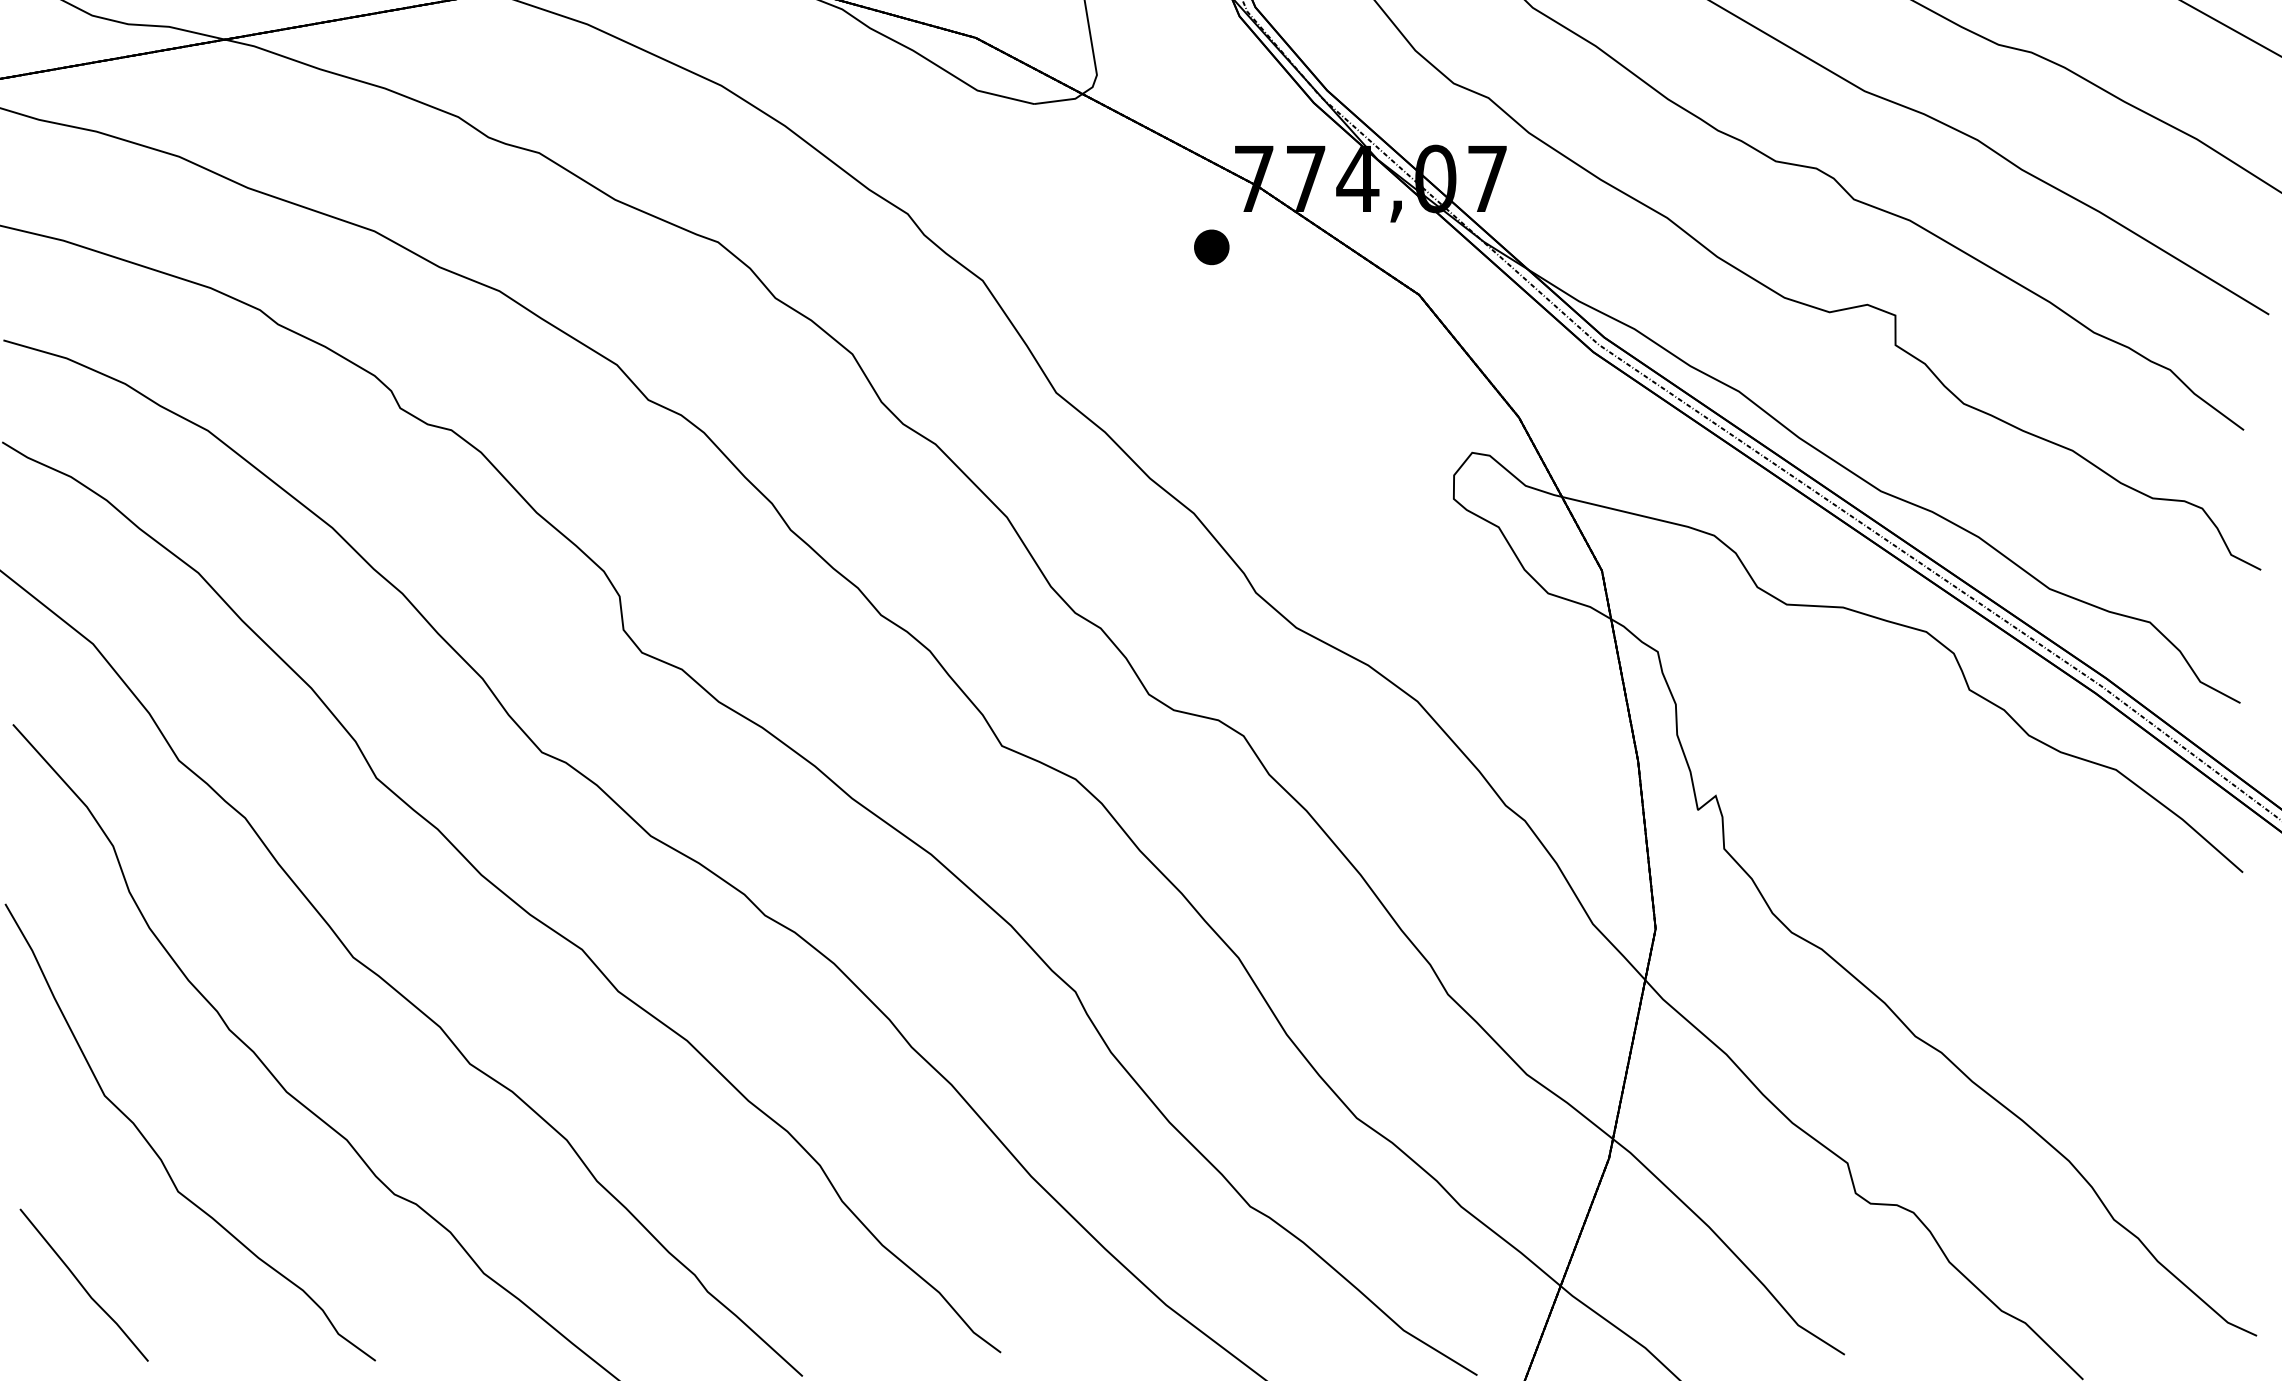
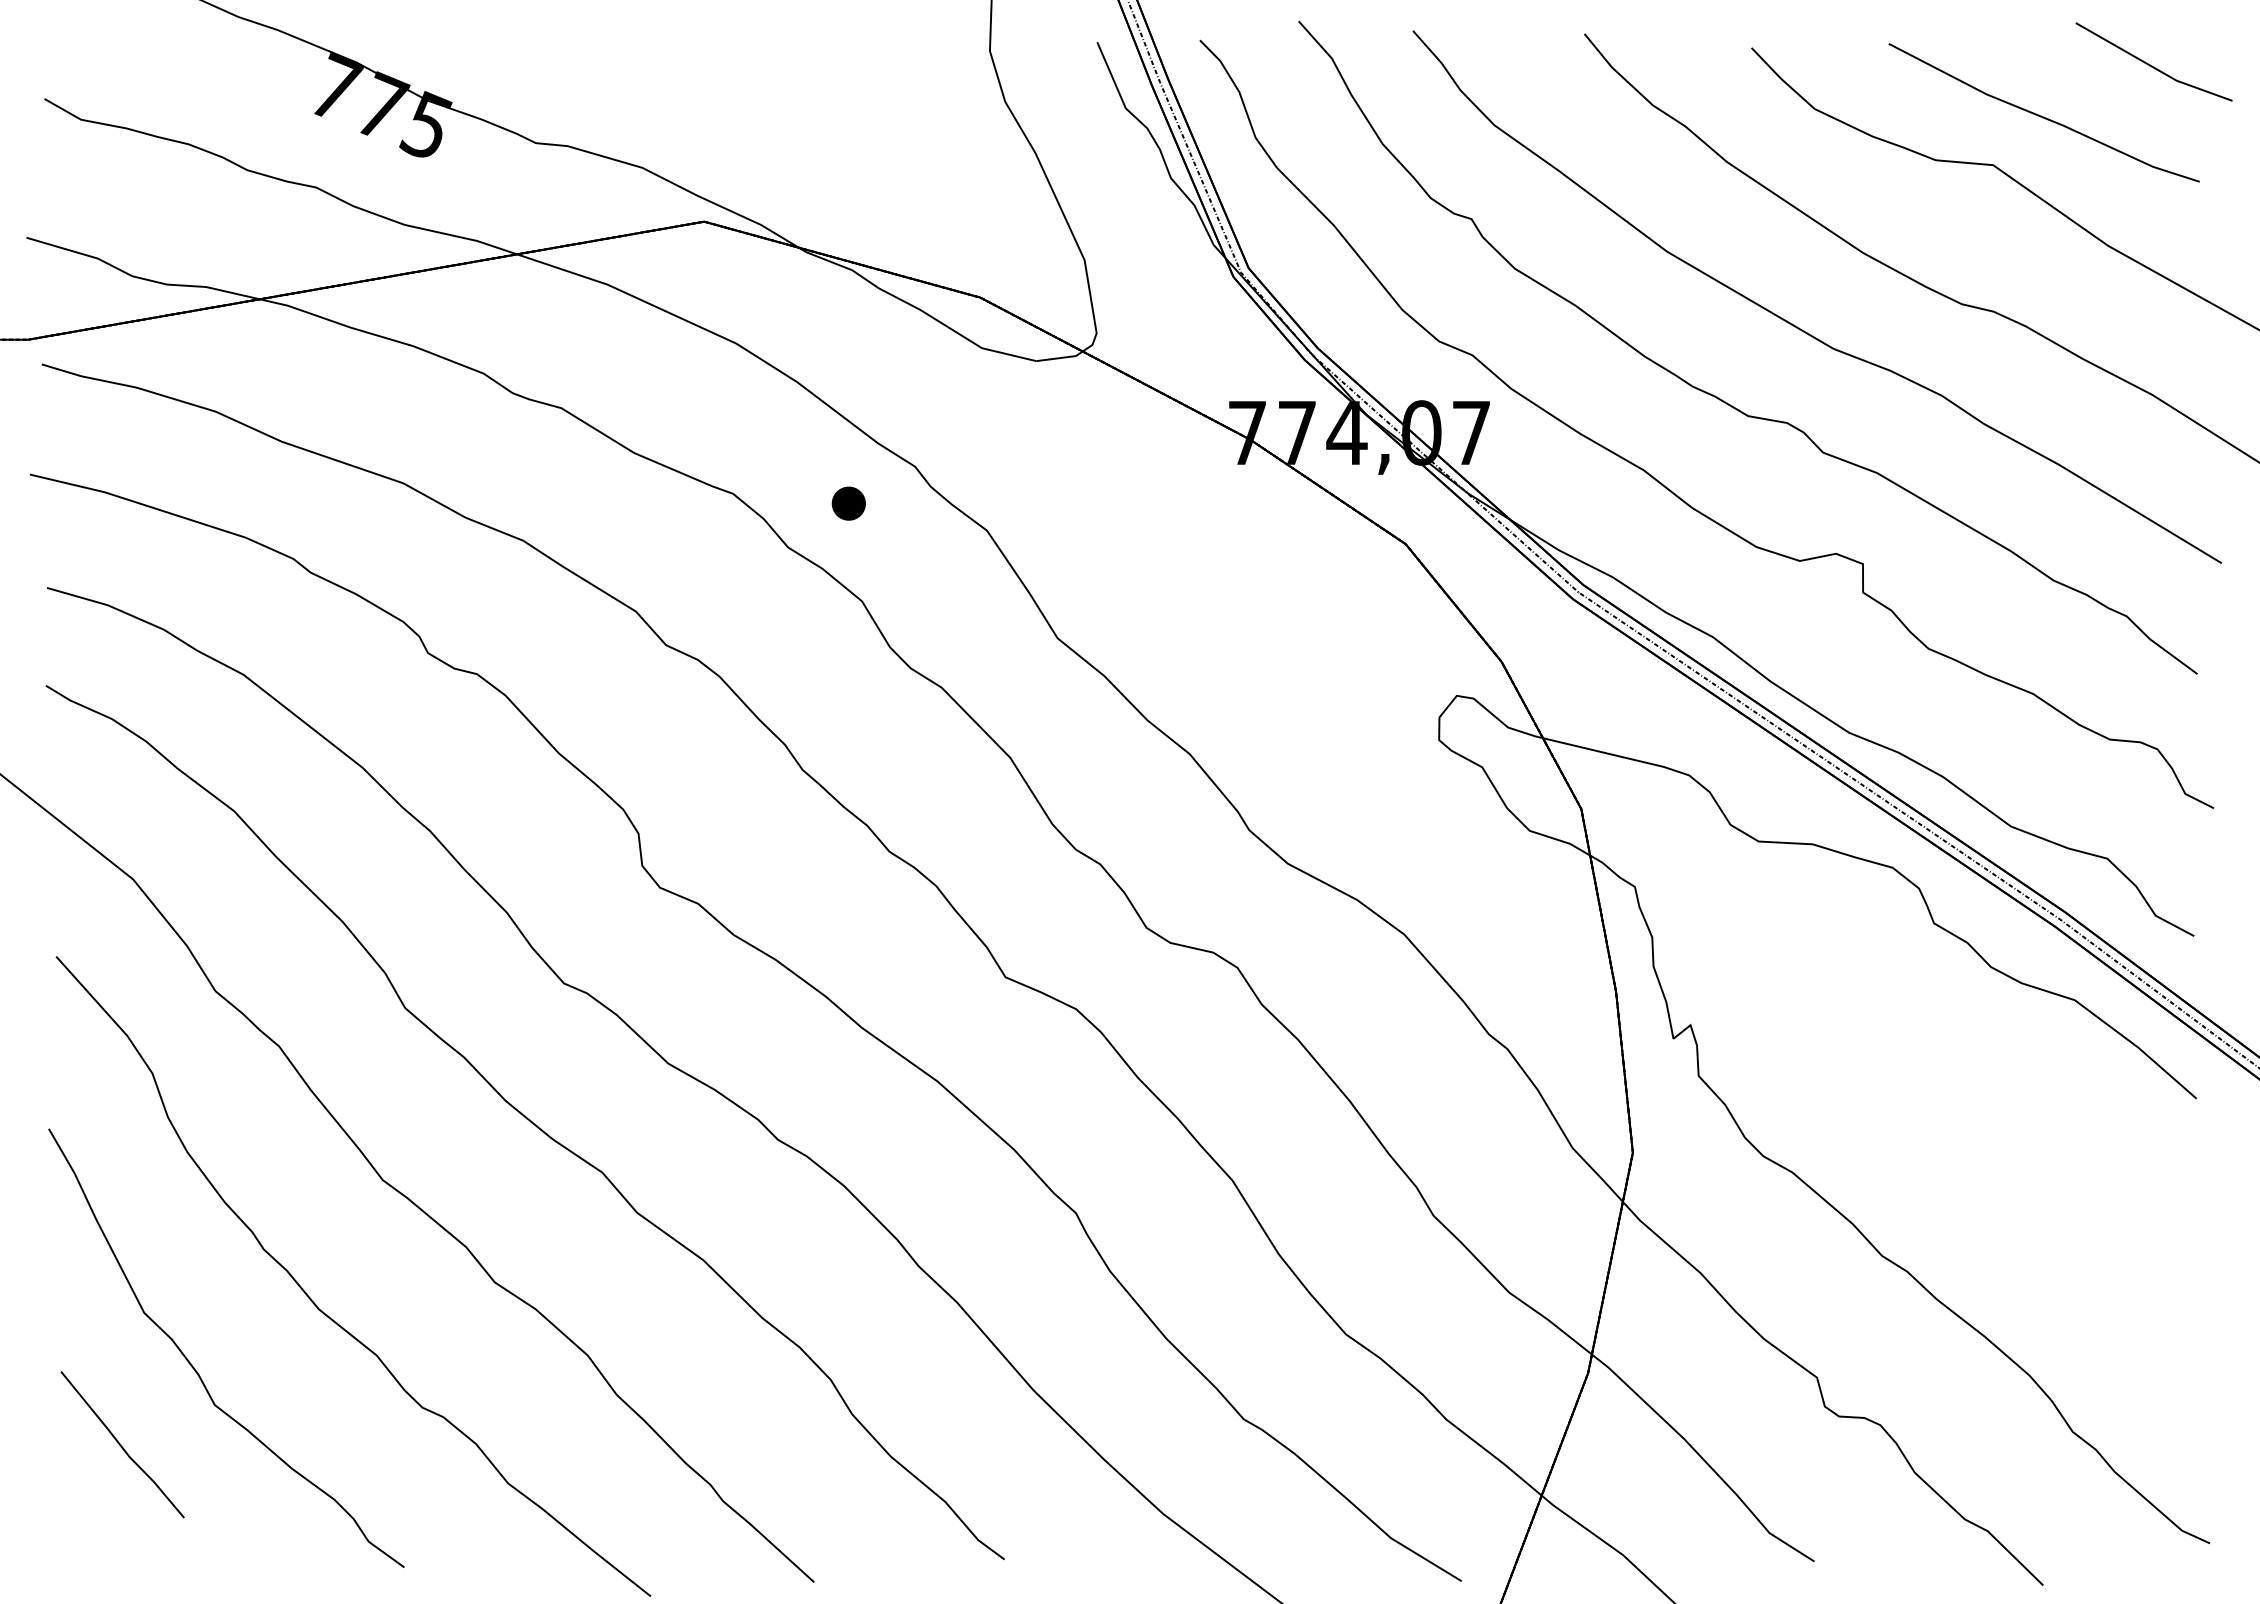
part: (1211, 247) -> (848, 503), moved
part: (84, 1284) -> (122, 1444), moved

